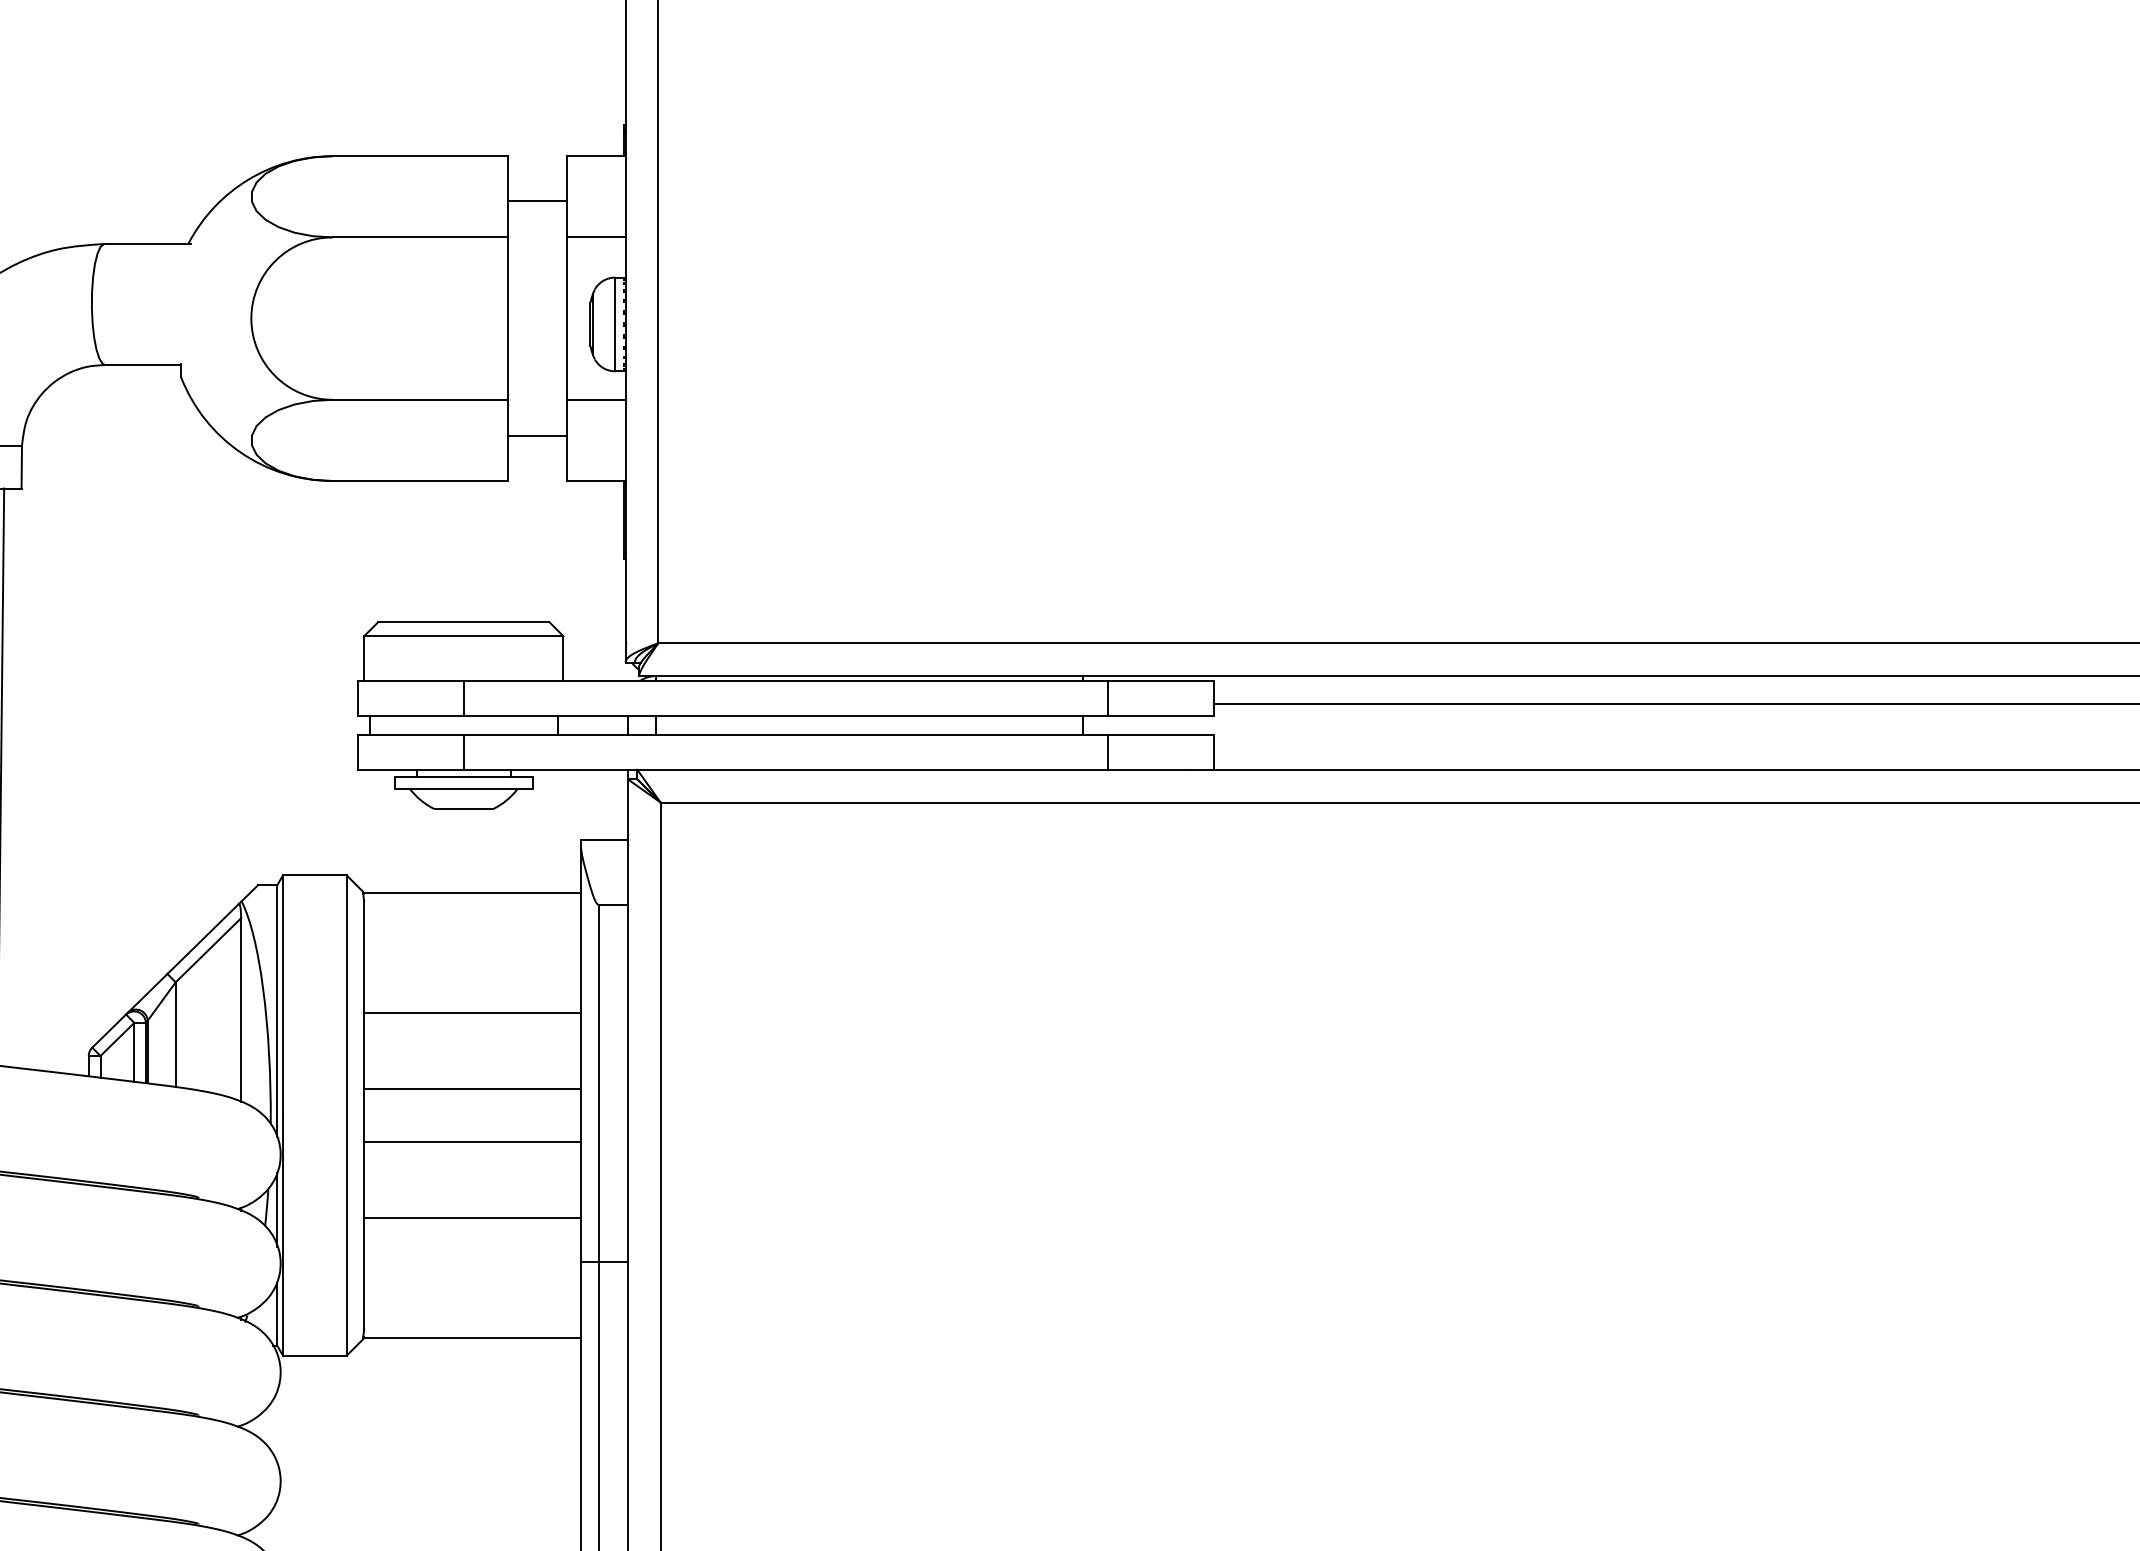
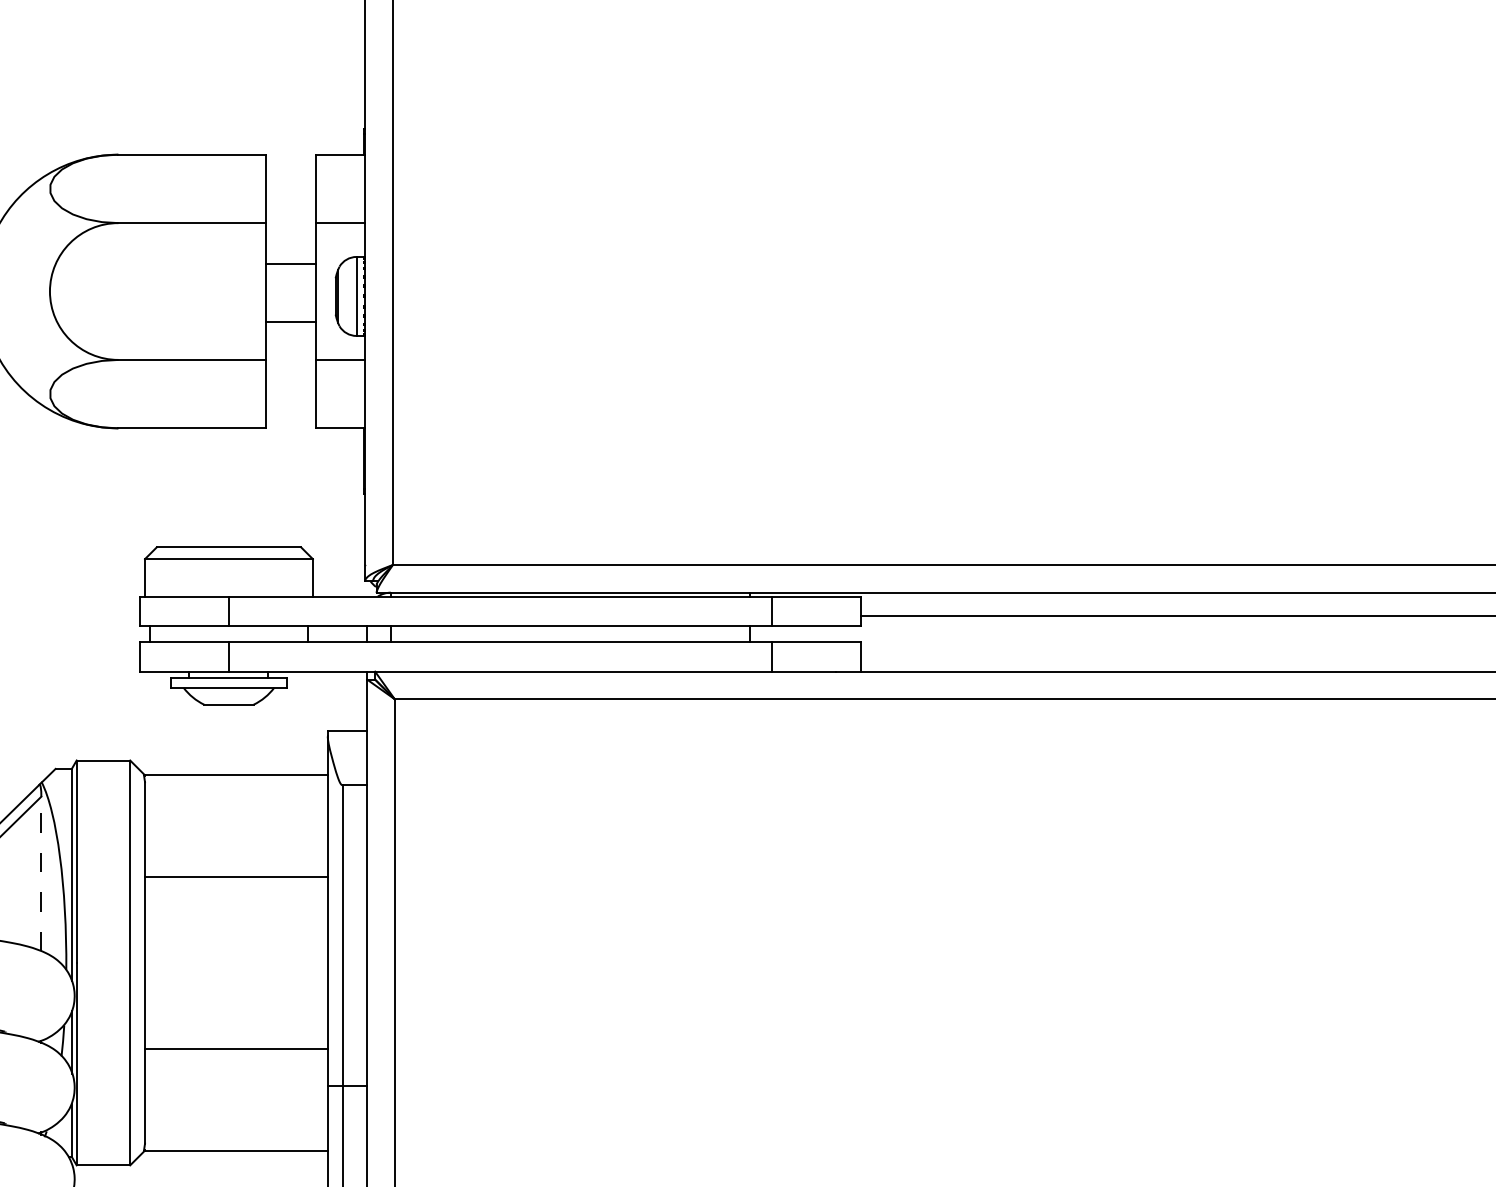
line: (537, 201) -> (291, 263), moved
line: (537, 435) -> (291, 321), moved
line: (241, 1010) -> (41, 874), solid -> dashed
line: (472, 1089) -> (236, 941), removed
line: (472, 1141) -> (236, 984), removed

